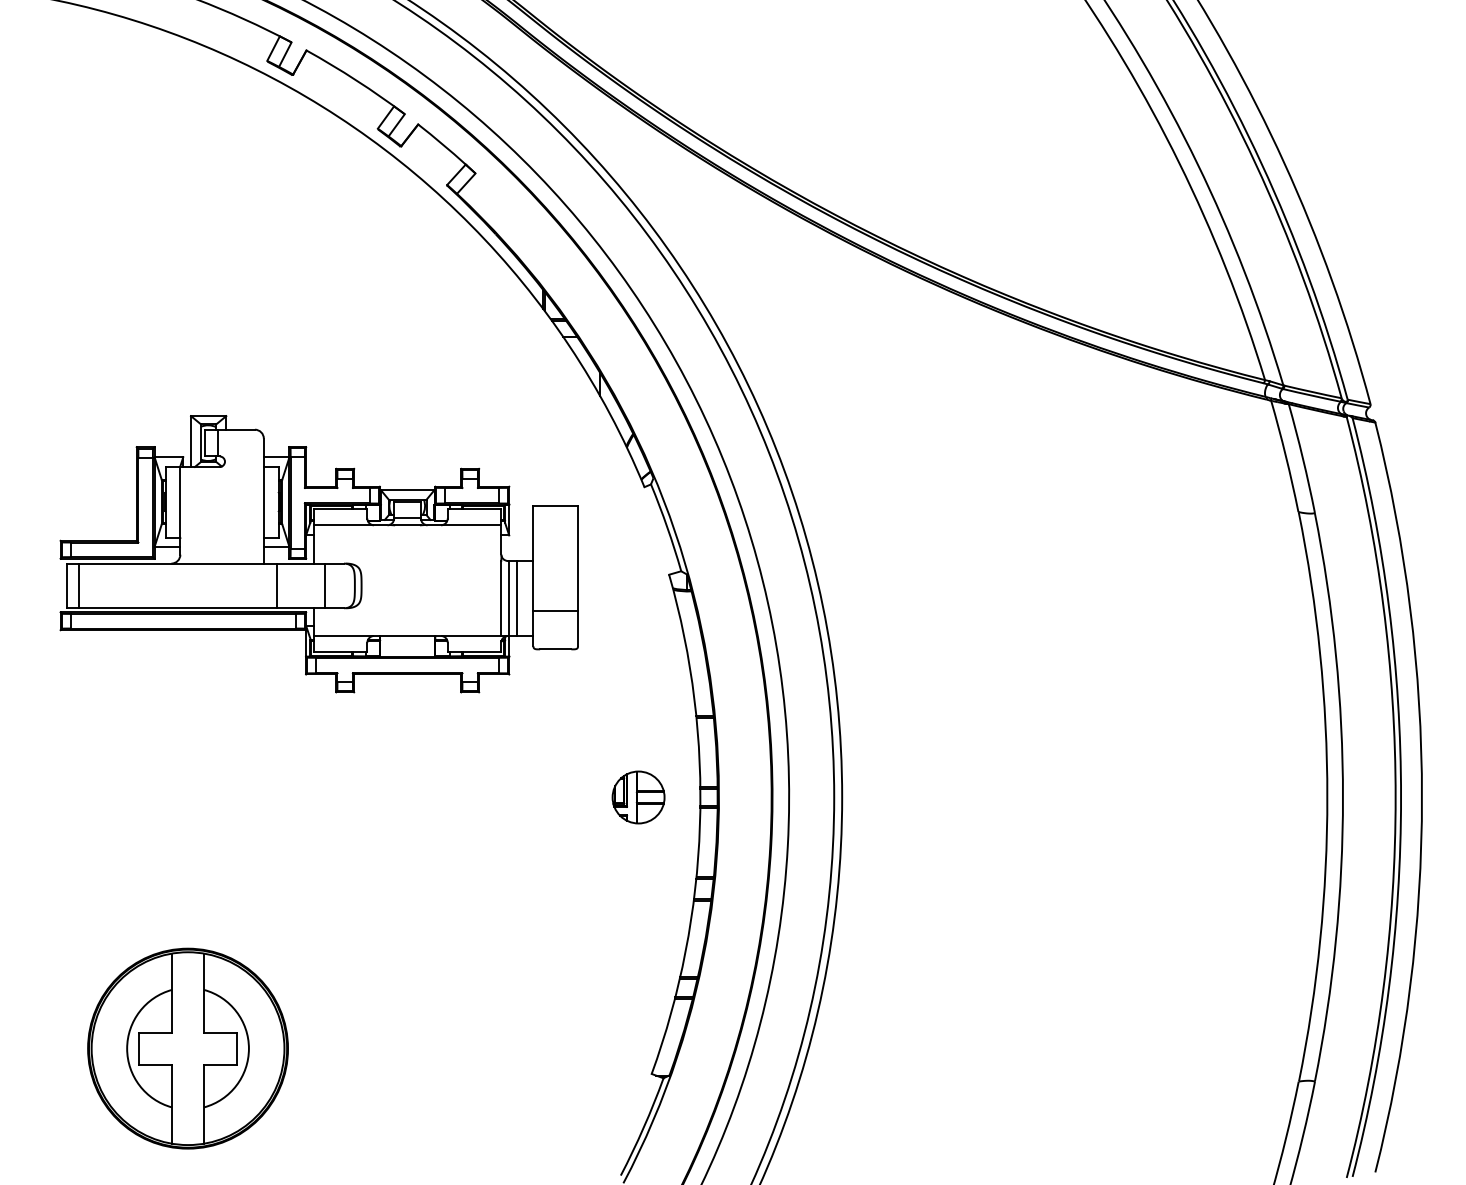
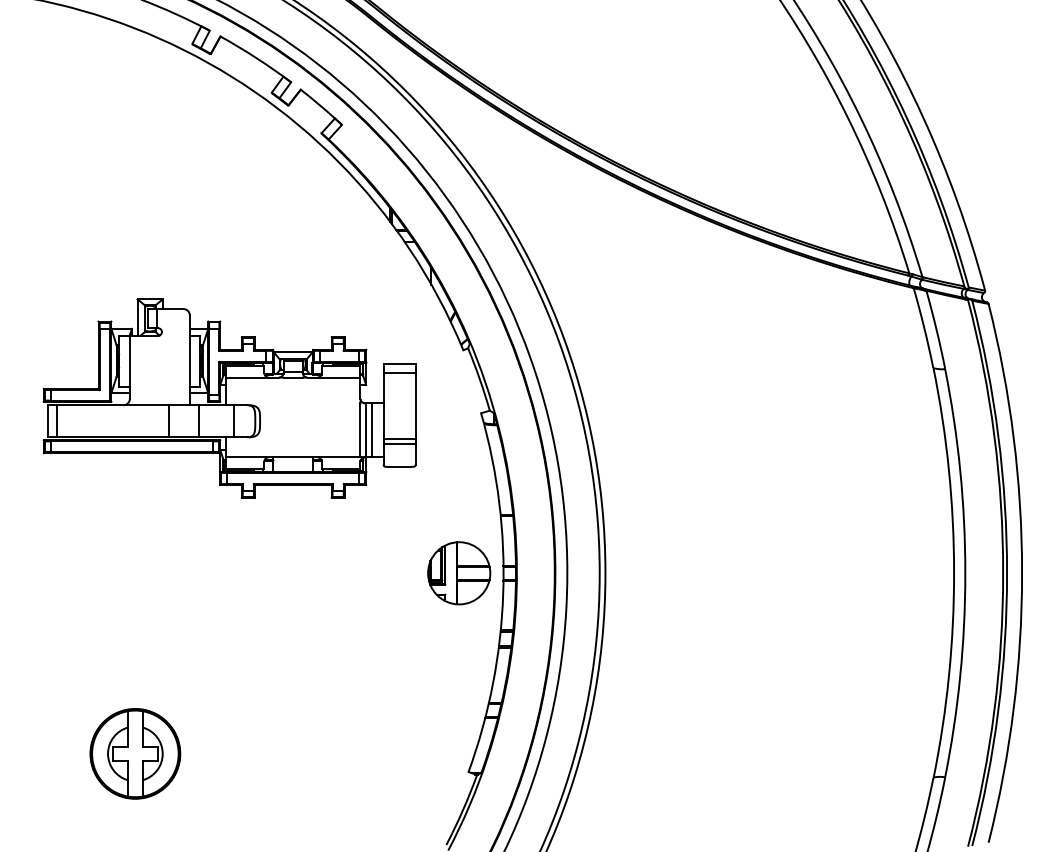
line: (555, 518) -> (399, 372), added
line: (234, 585) -> (168, 420), added
line: (555, 617) -> (399, 443), added
part: (638, 797) -> (459, 573), size x1.67
part: (187, 1048) -> (135, 753), size x0.62

